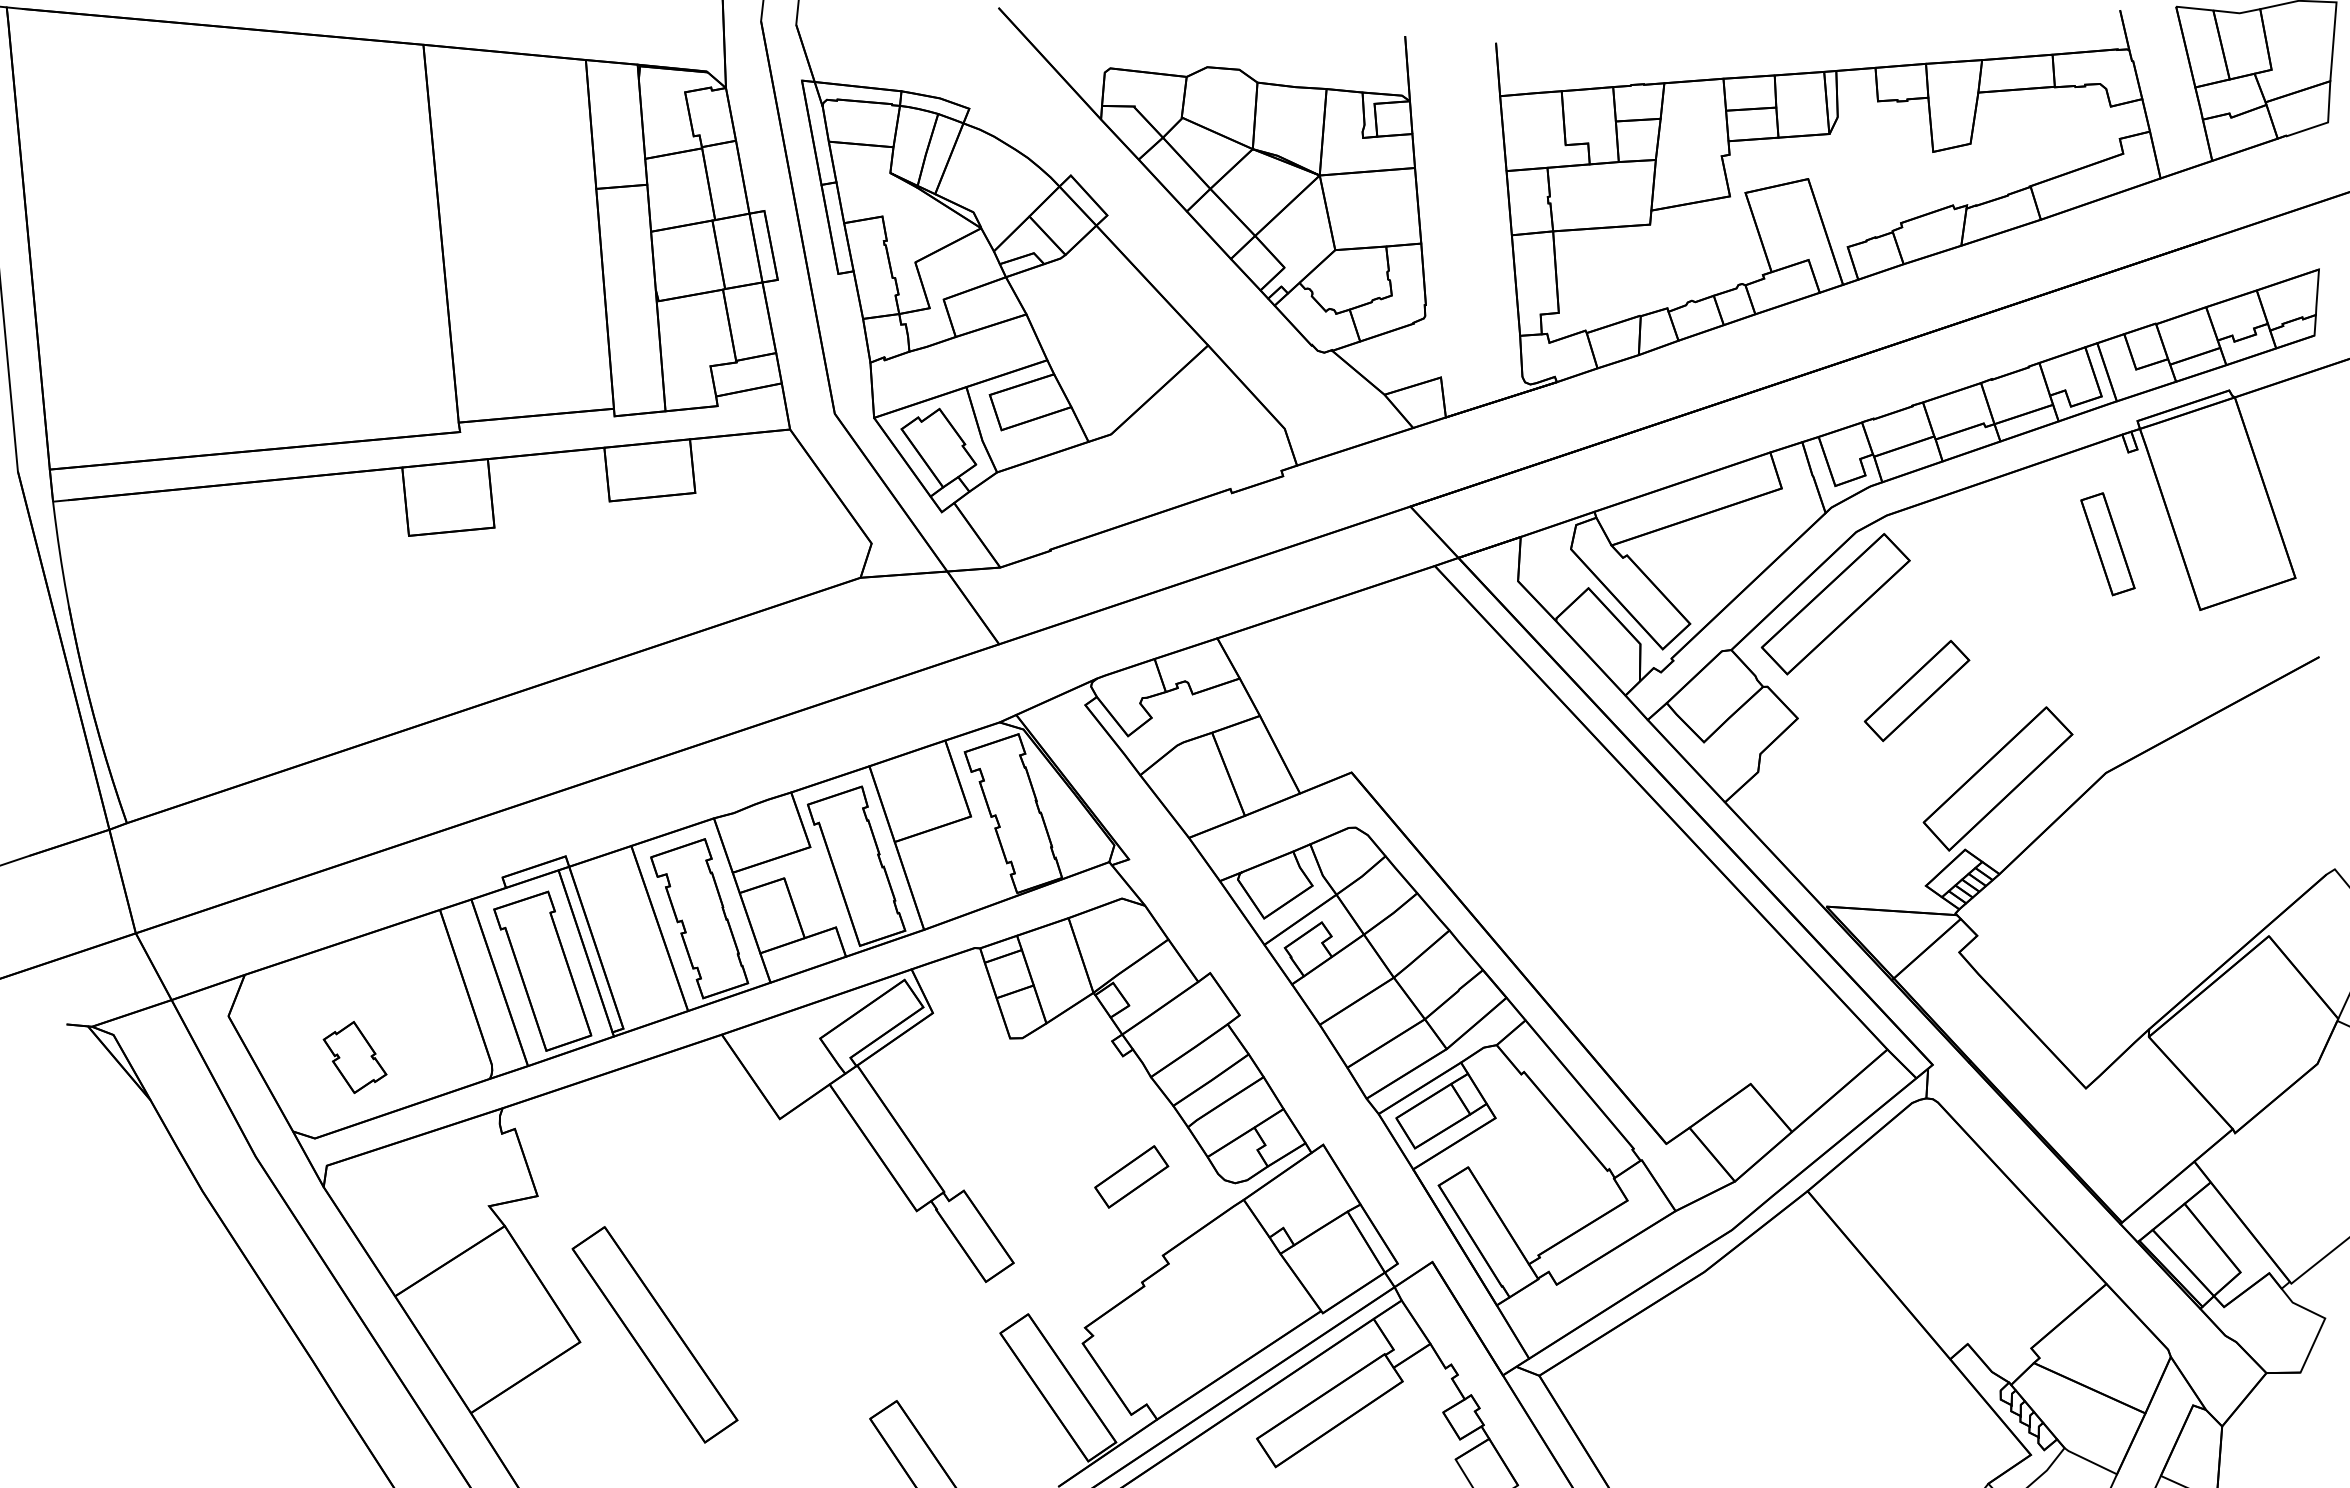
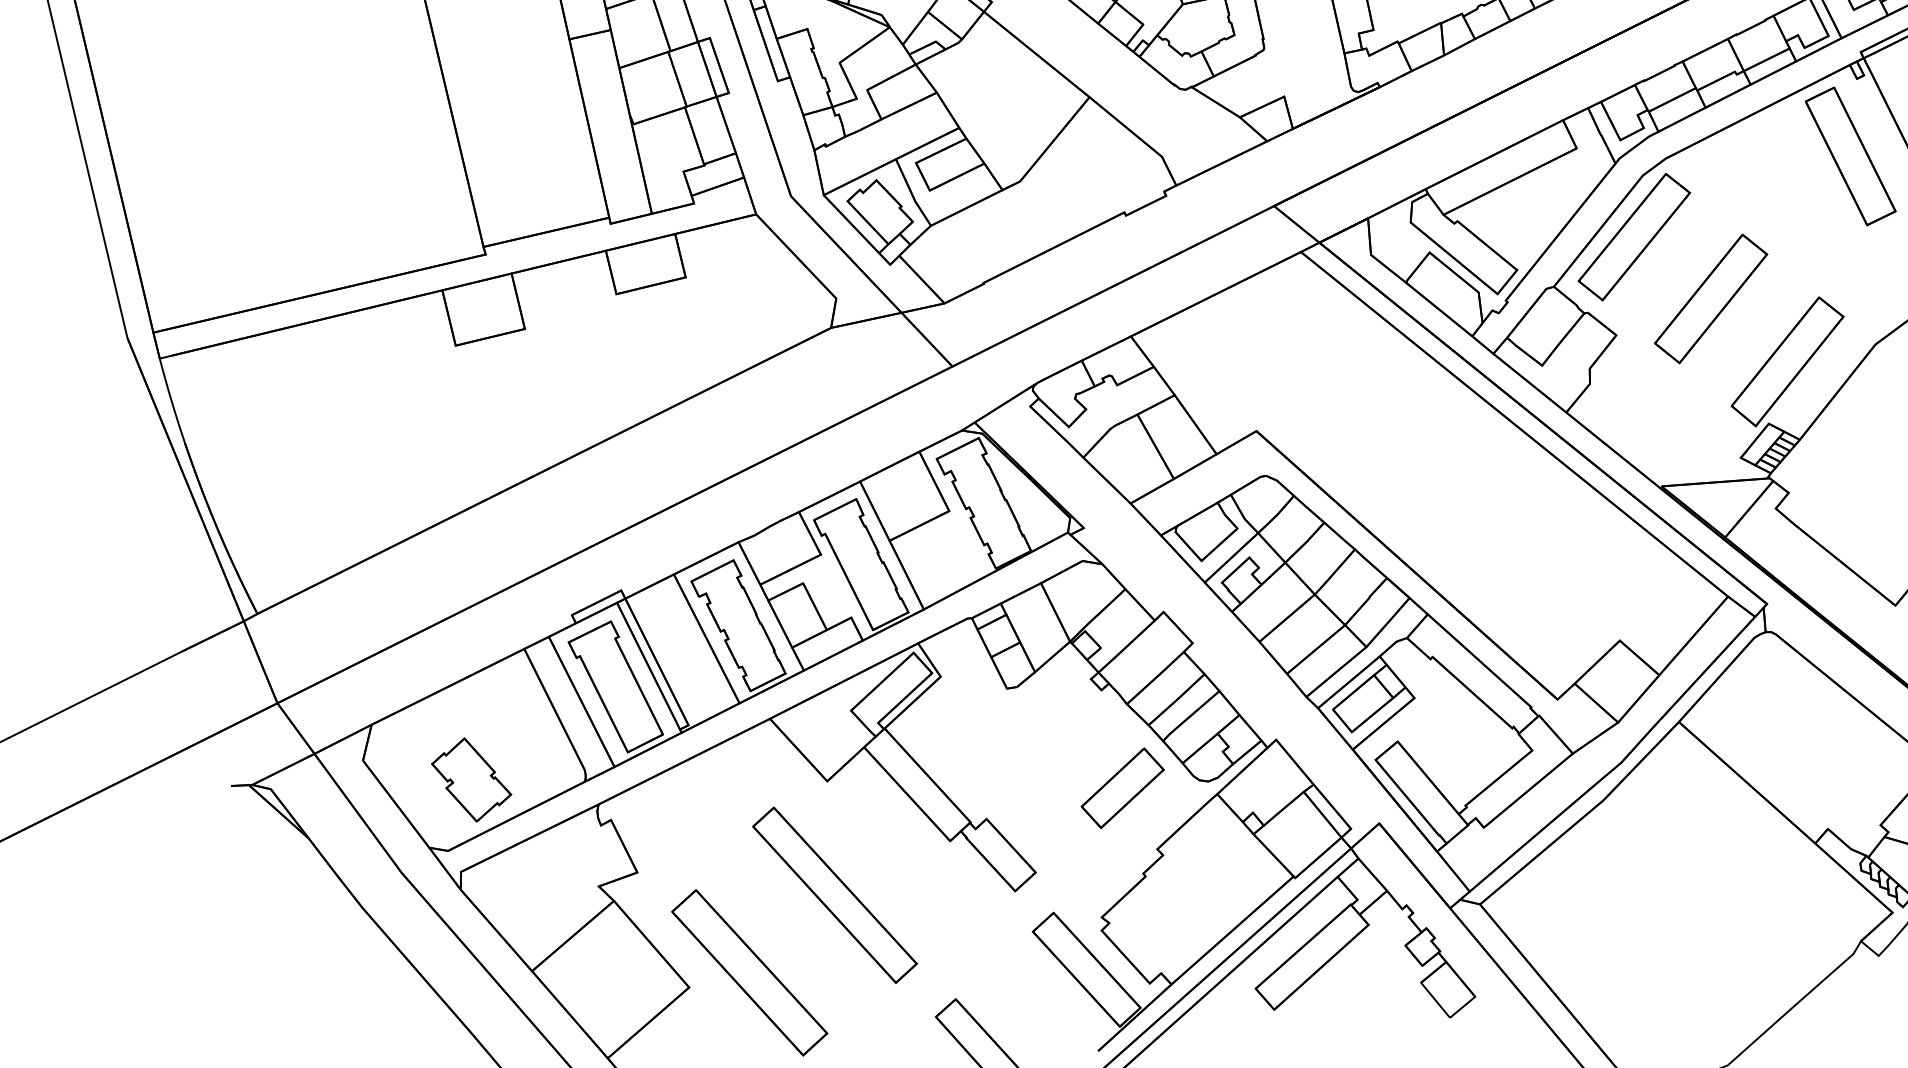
part: (2107, 544) -> (1850, 156), size x1.67
part: (1916, 690) -> (1710, 298), size x1.43
part: (354, 1057) -> (471, 779), size x1.43
part: (1131, 1176) -> (1122, 787), size x1.43
part: (769, 1256) -> (834, 895), added

